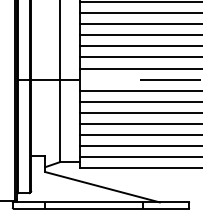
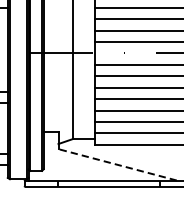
line: (102, 187) -> (117, 165), solid -> dashed

